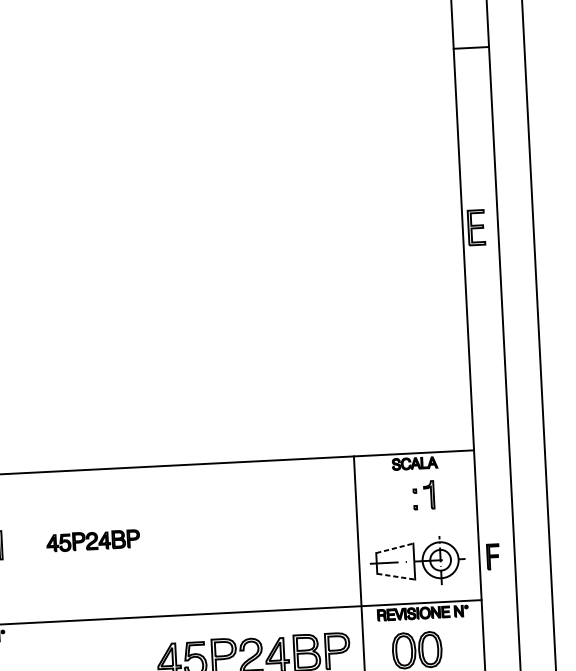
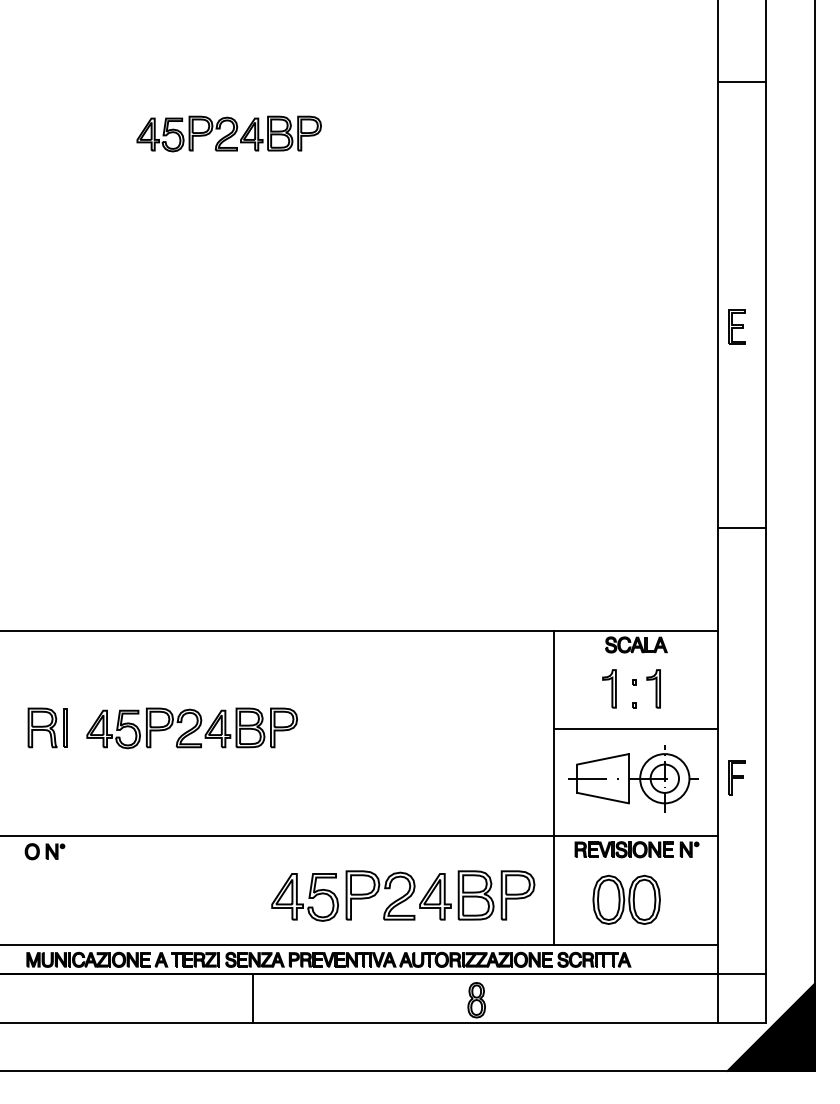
part: (97, 104) -> (228, 133), added
part: (476, 227) -> (736, 326), size x0.71
line: (488, 373) -> (742, 527), added
part: (396, 496) -> (609, 688), added
line: (417, 524) -> (635, 728), added
part: (92, 541) -> (191, 728), size x1.67
line: (395, 548) -> (603, 759), dashed -> solid
line: (396, 576) -> (603, 798), dashed -> solid

